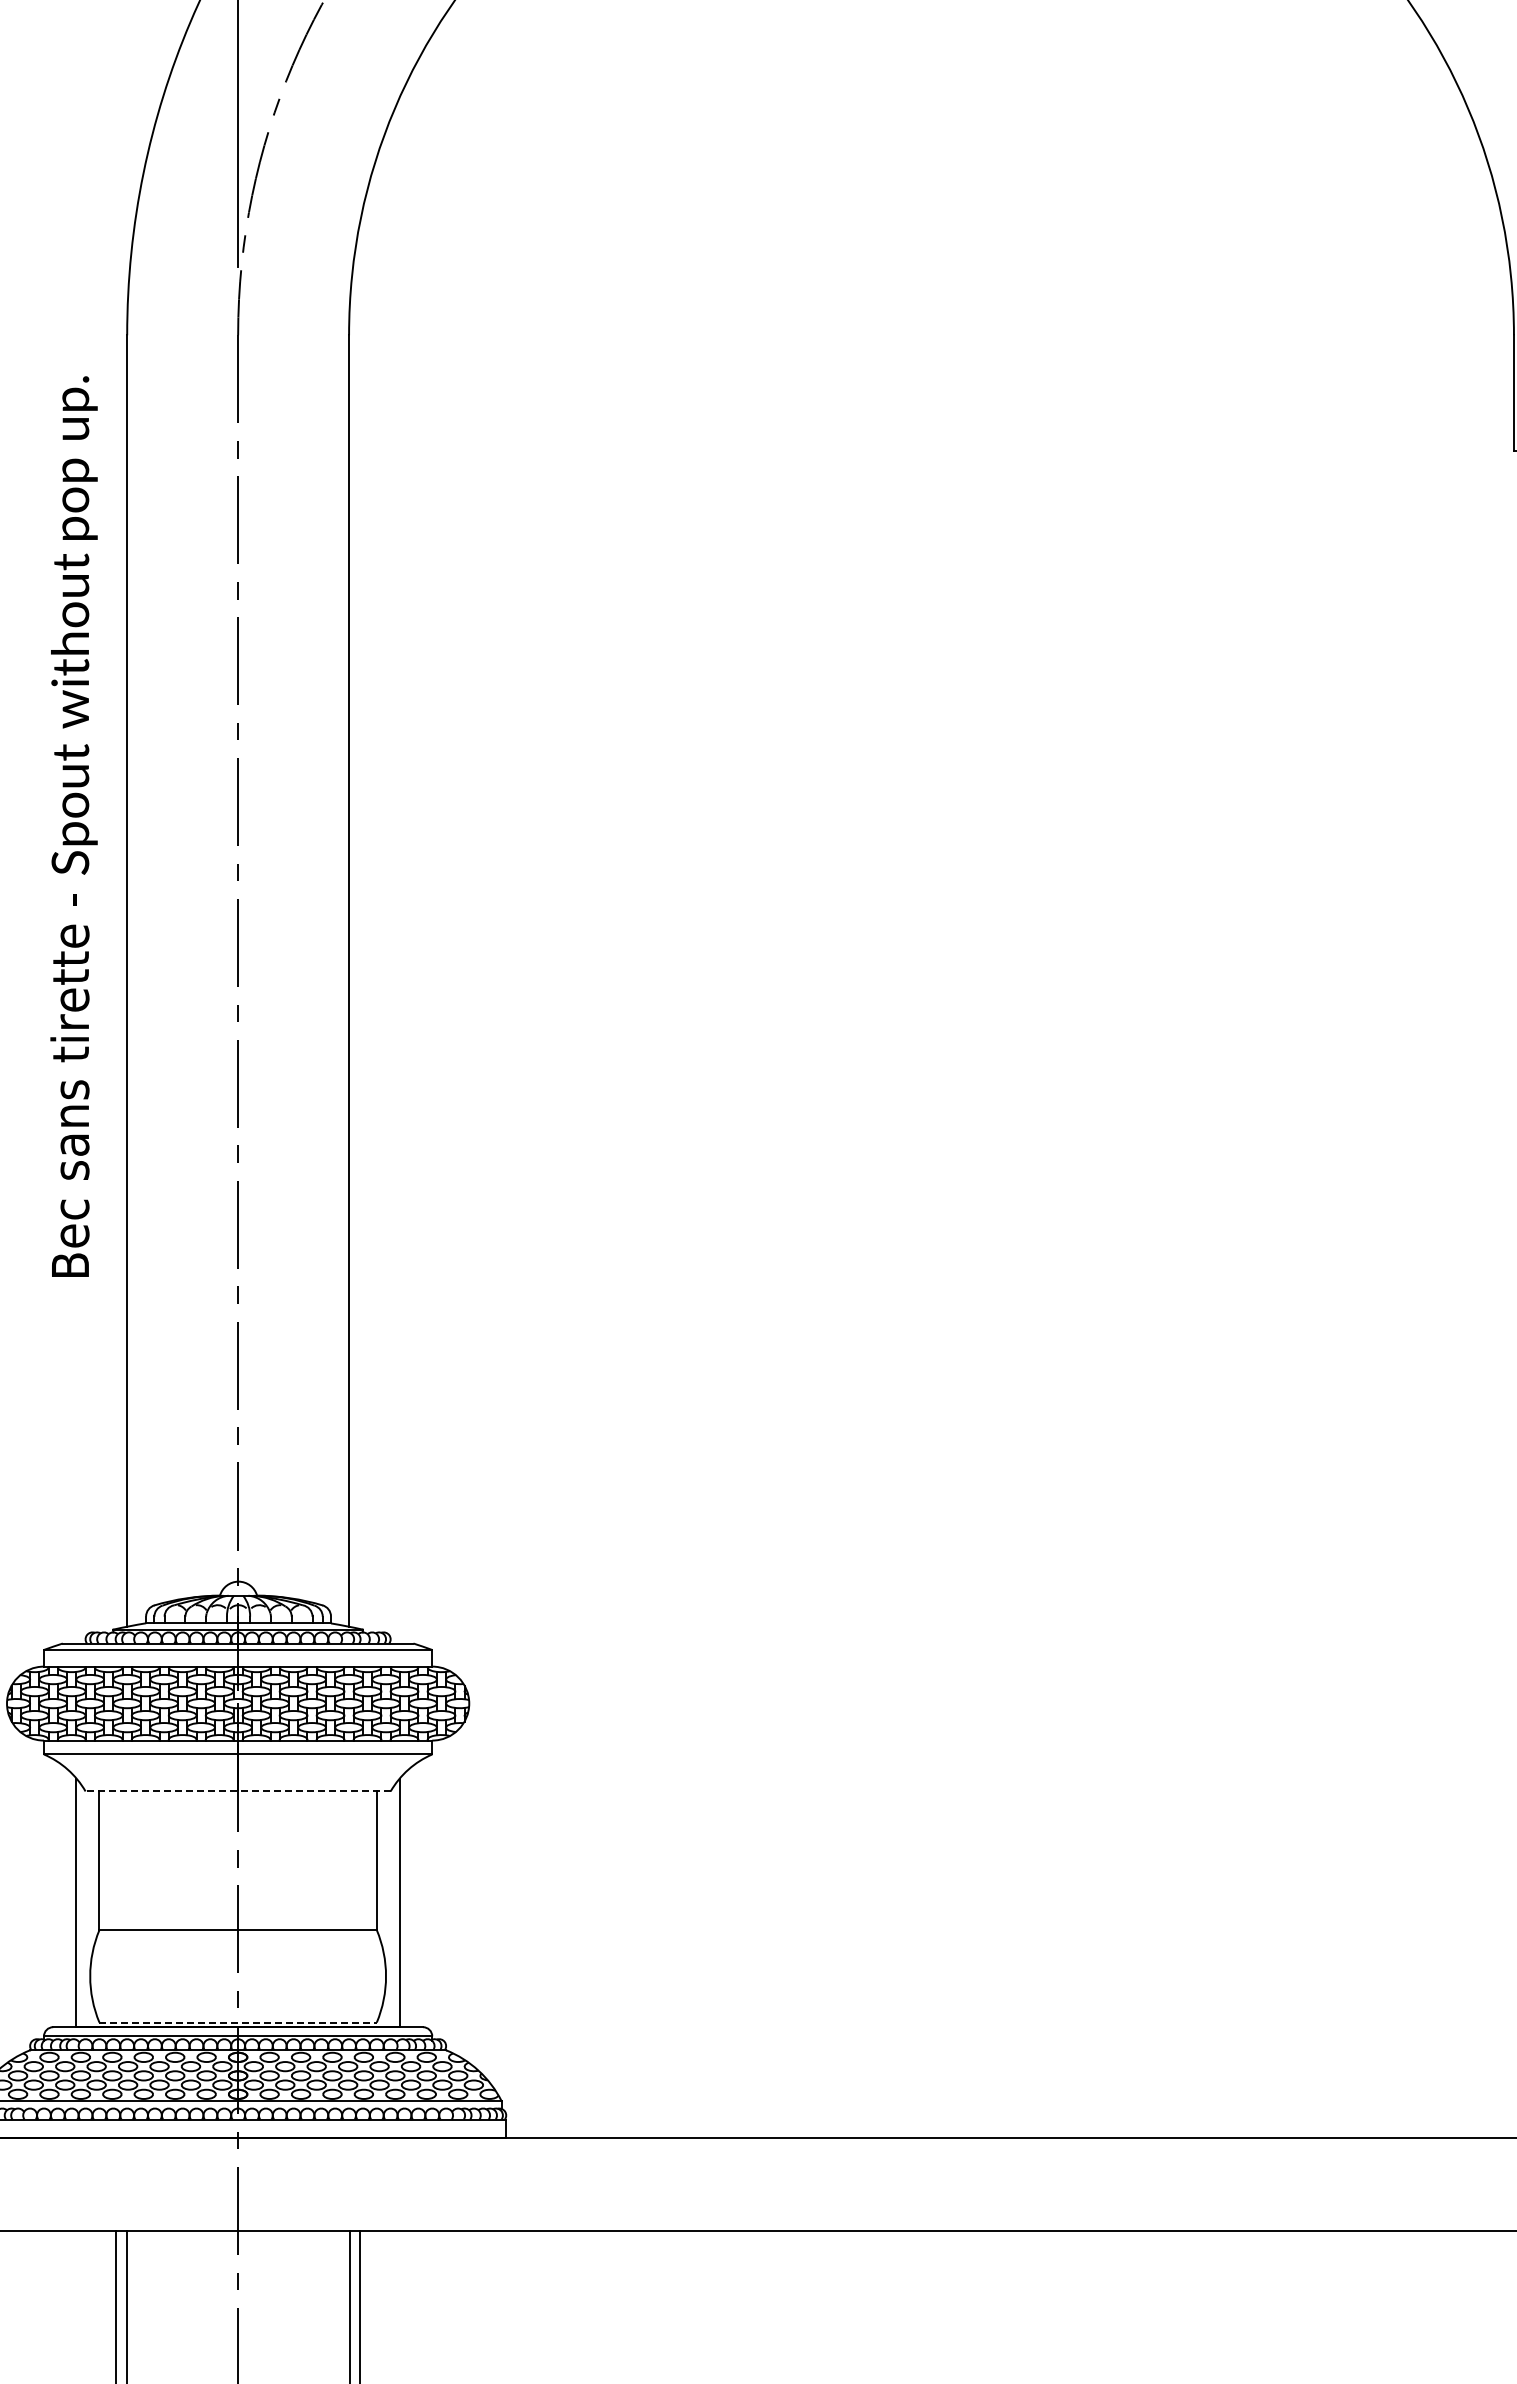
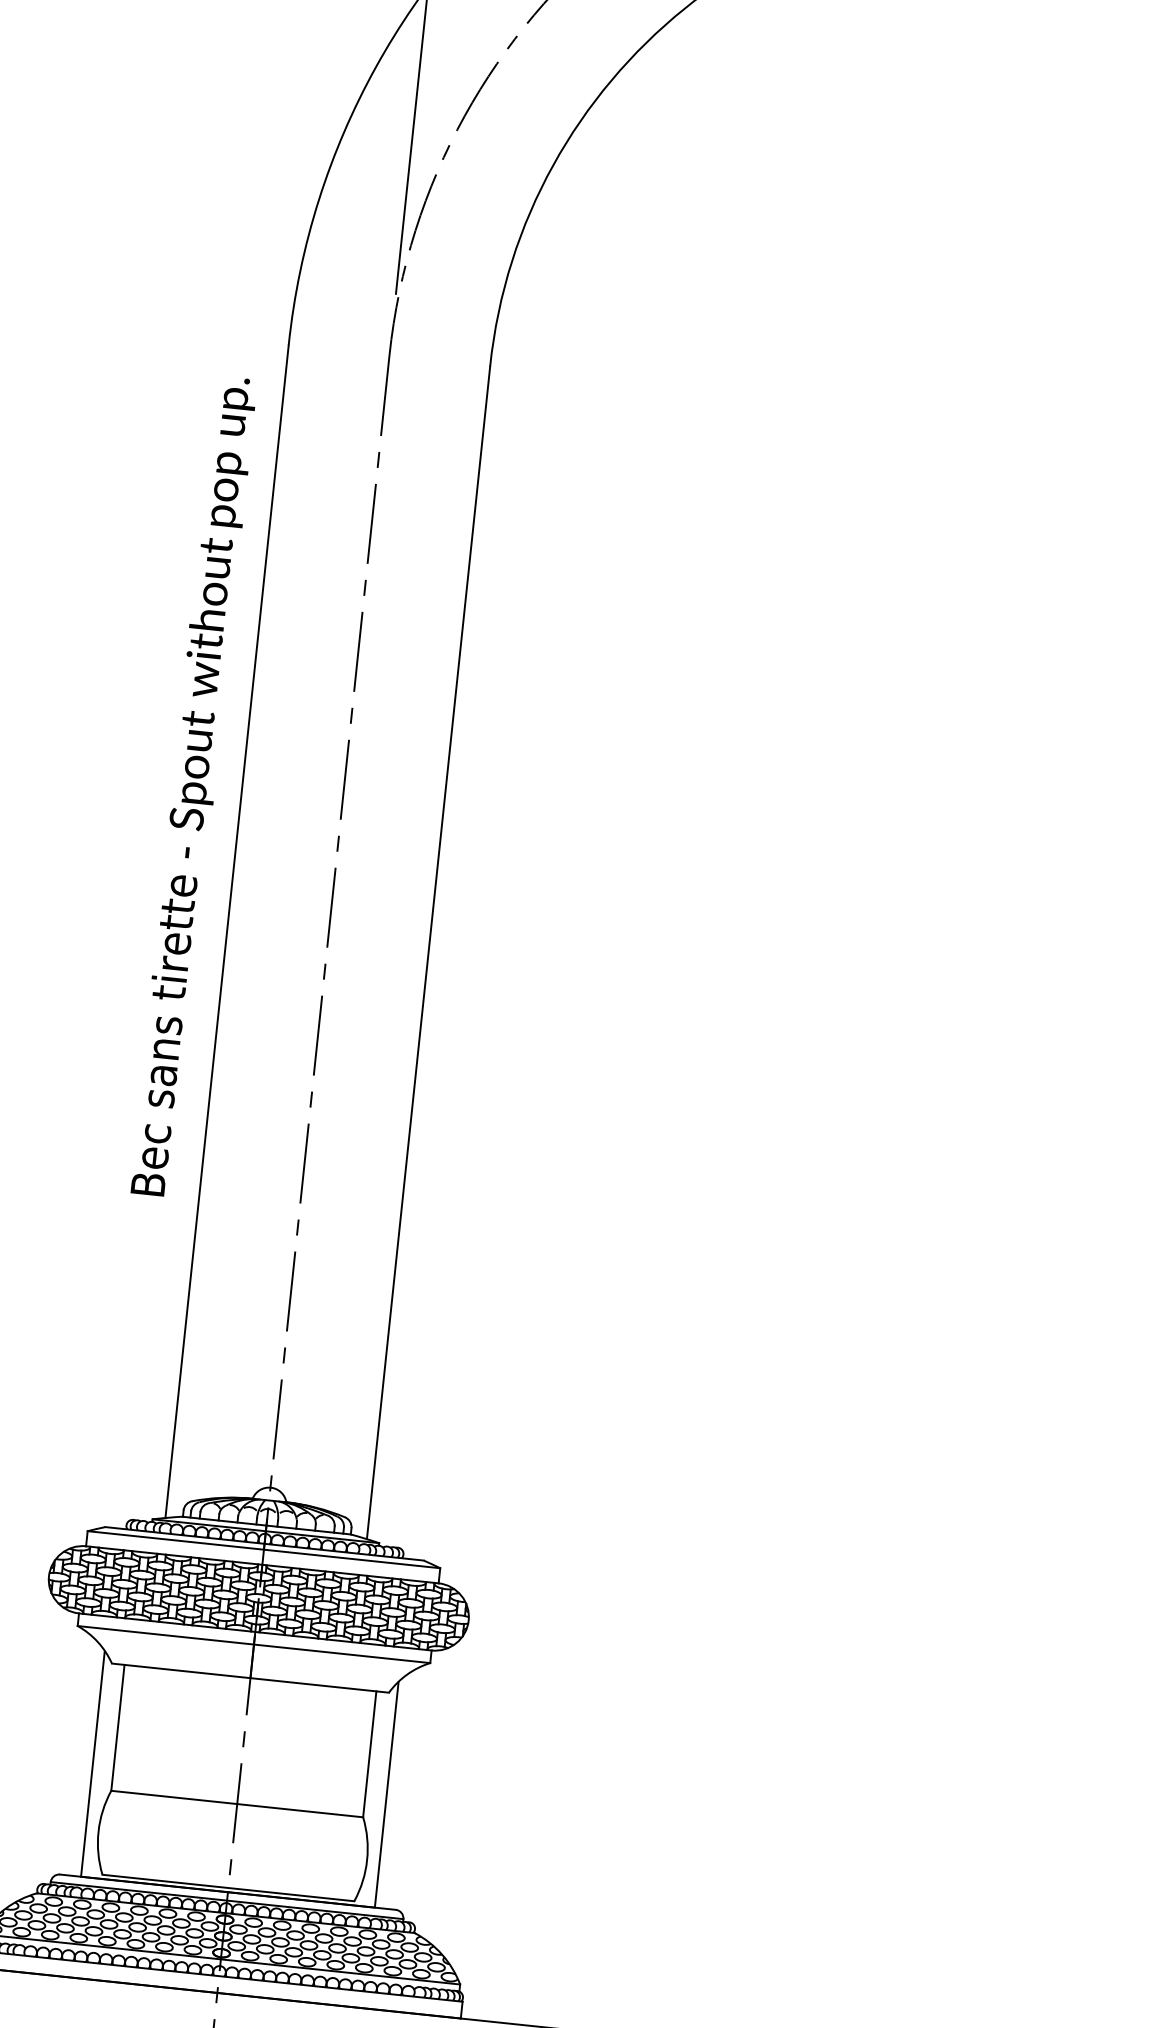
line: (238, 1791) -> (250, 1678), dashed -> solid
line: (238, 2022) -> (228, 1887), dashed -> solid

